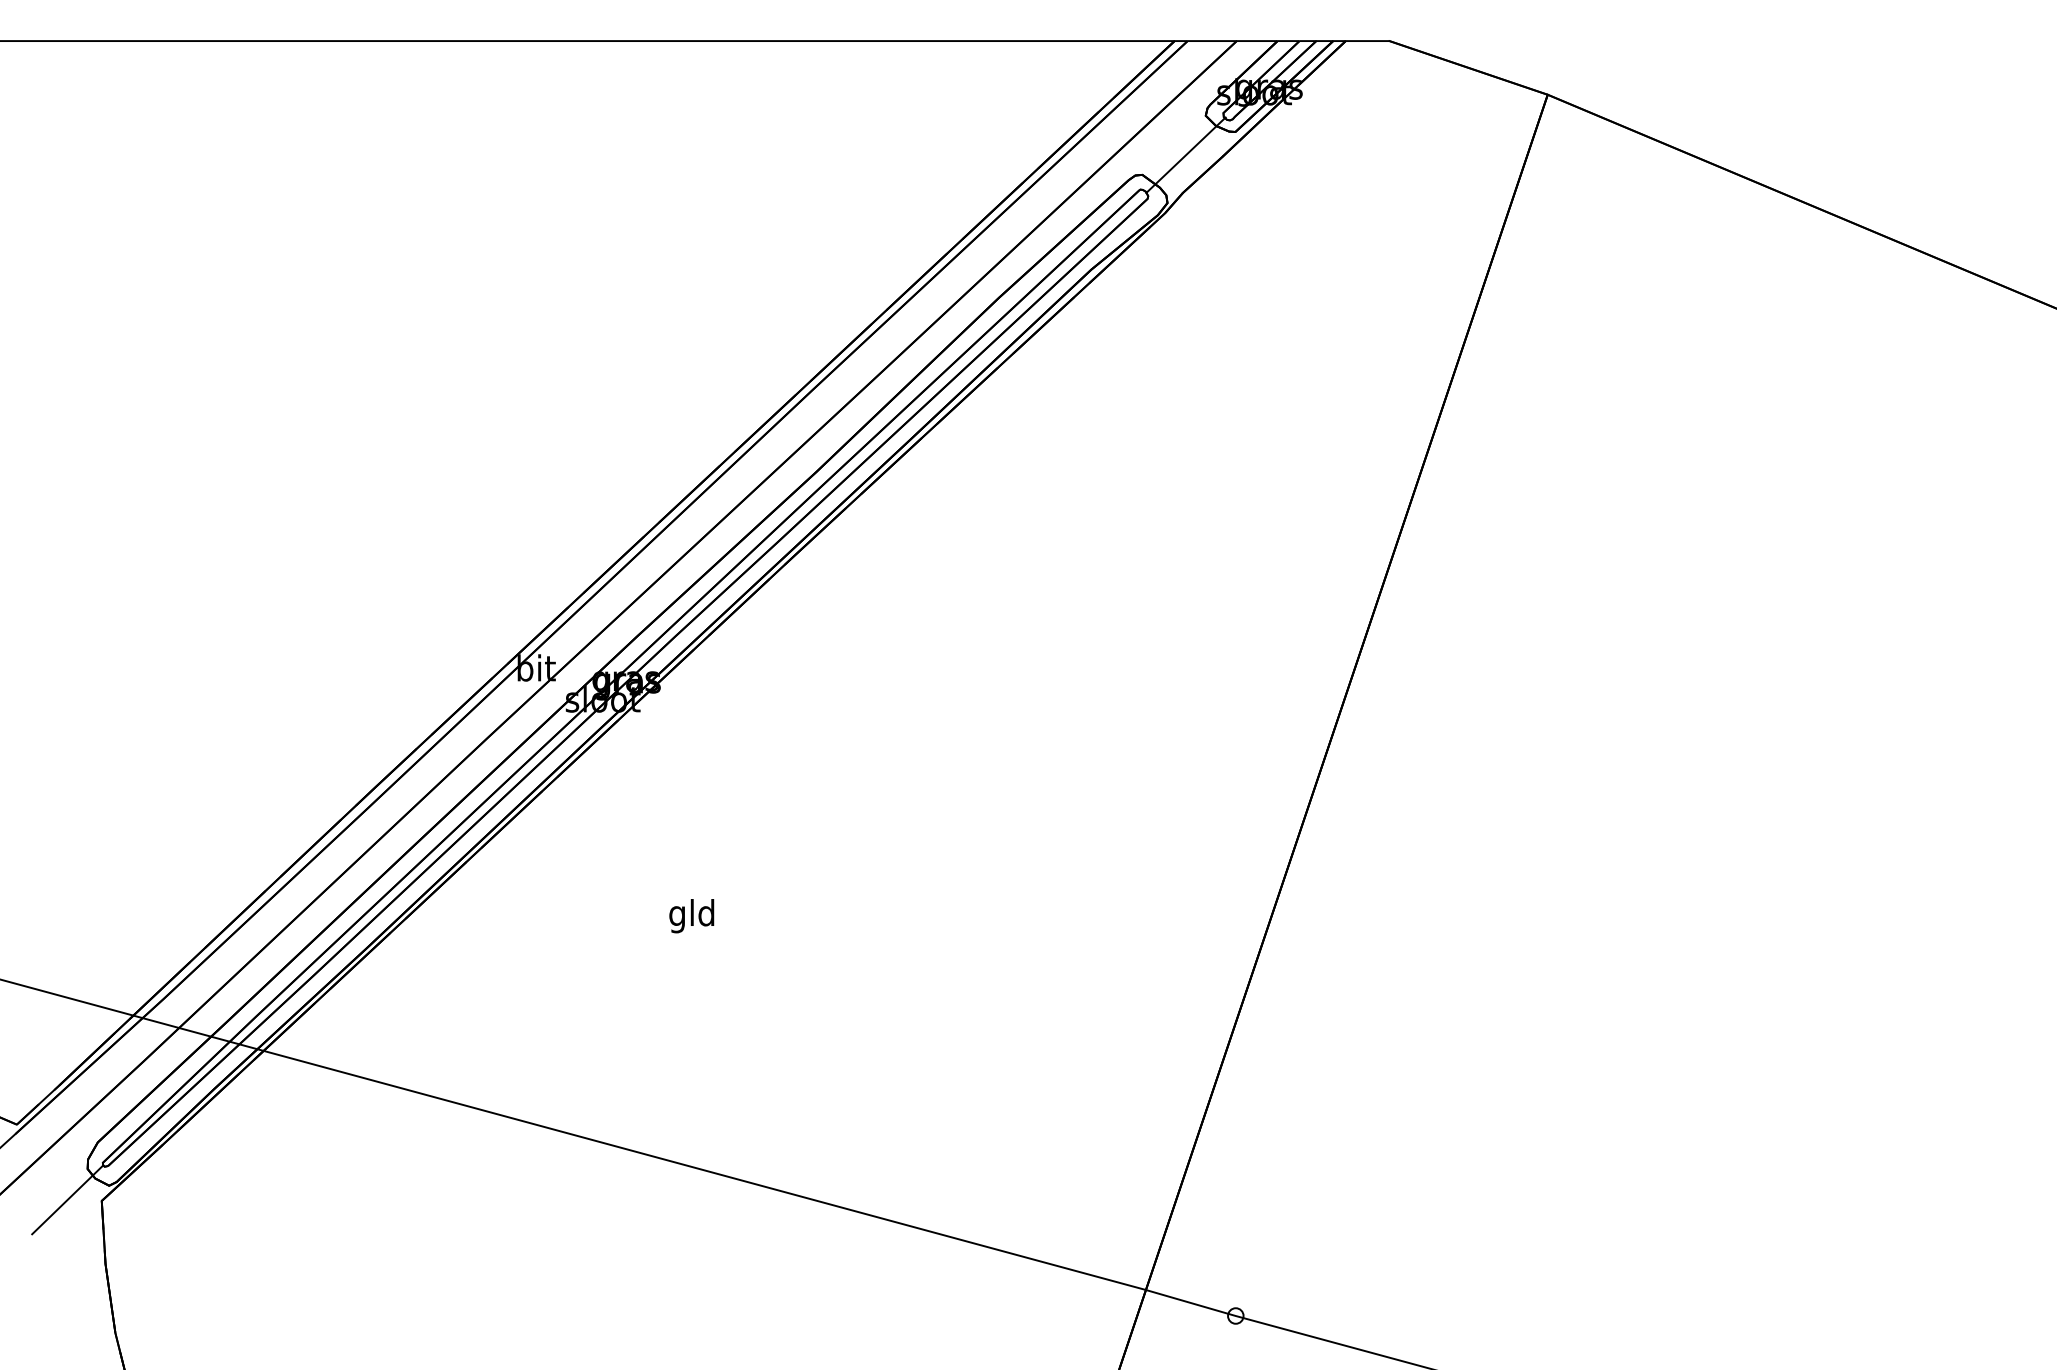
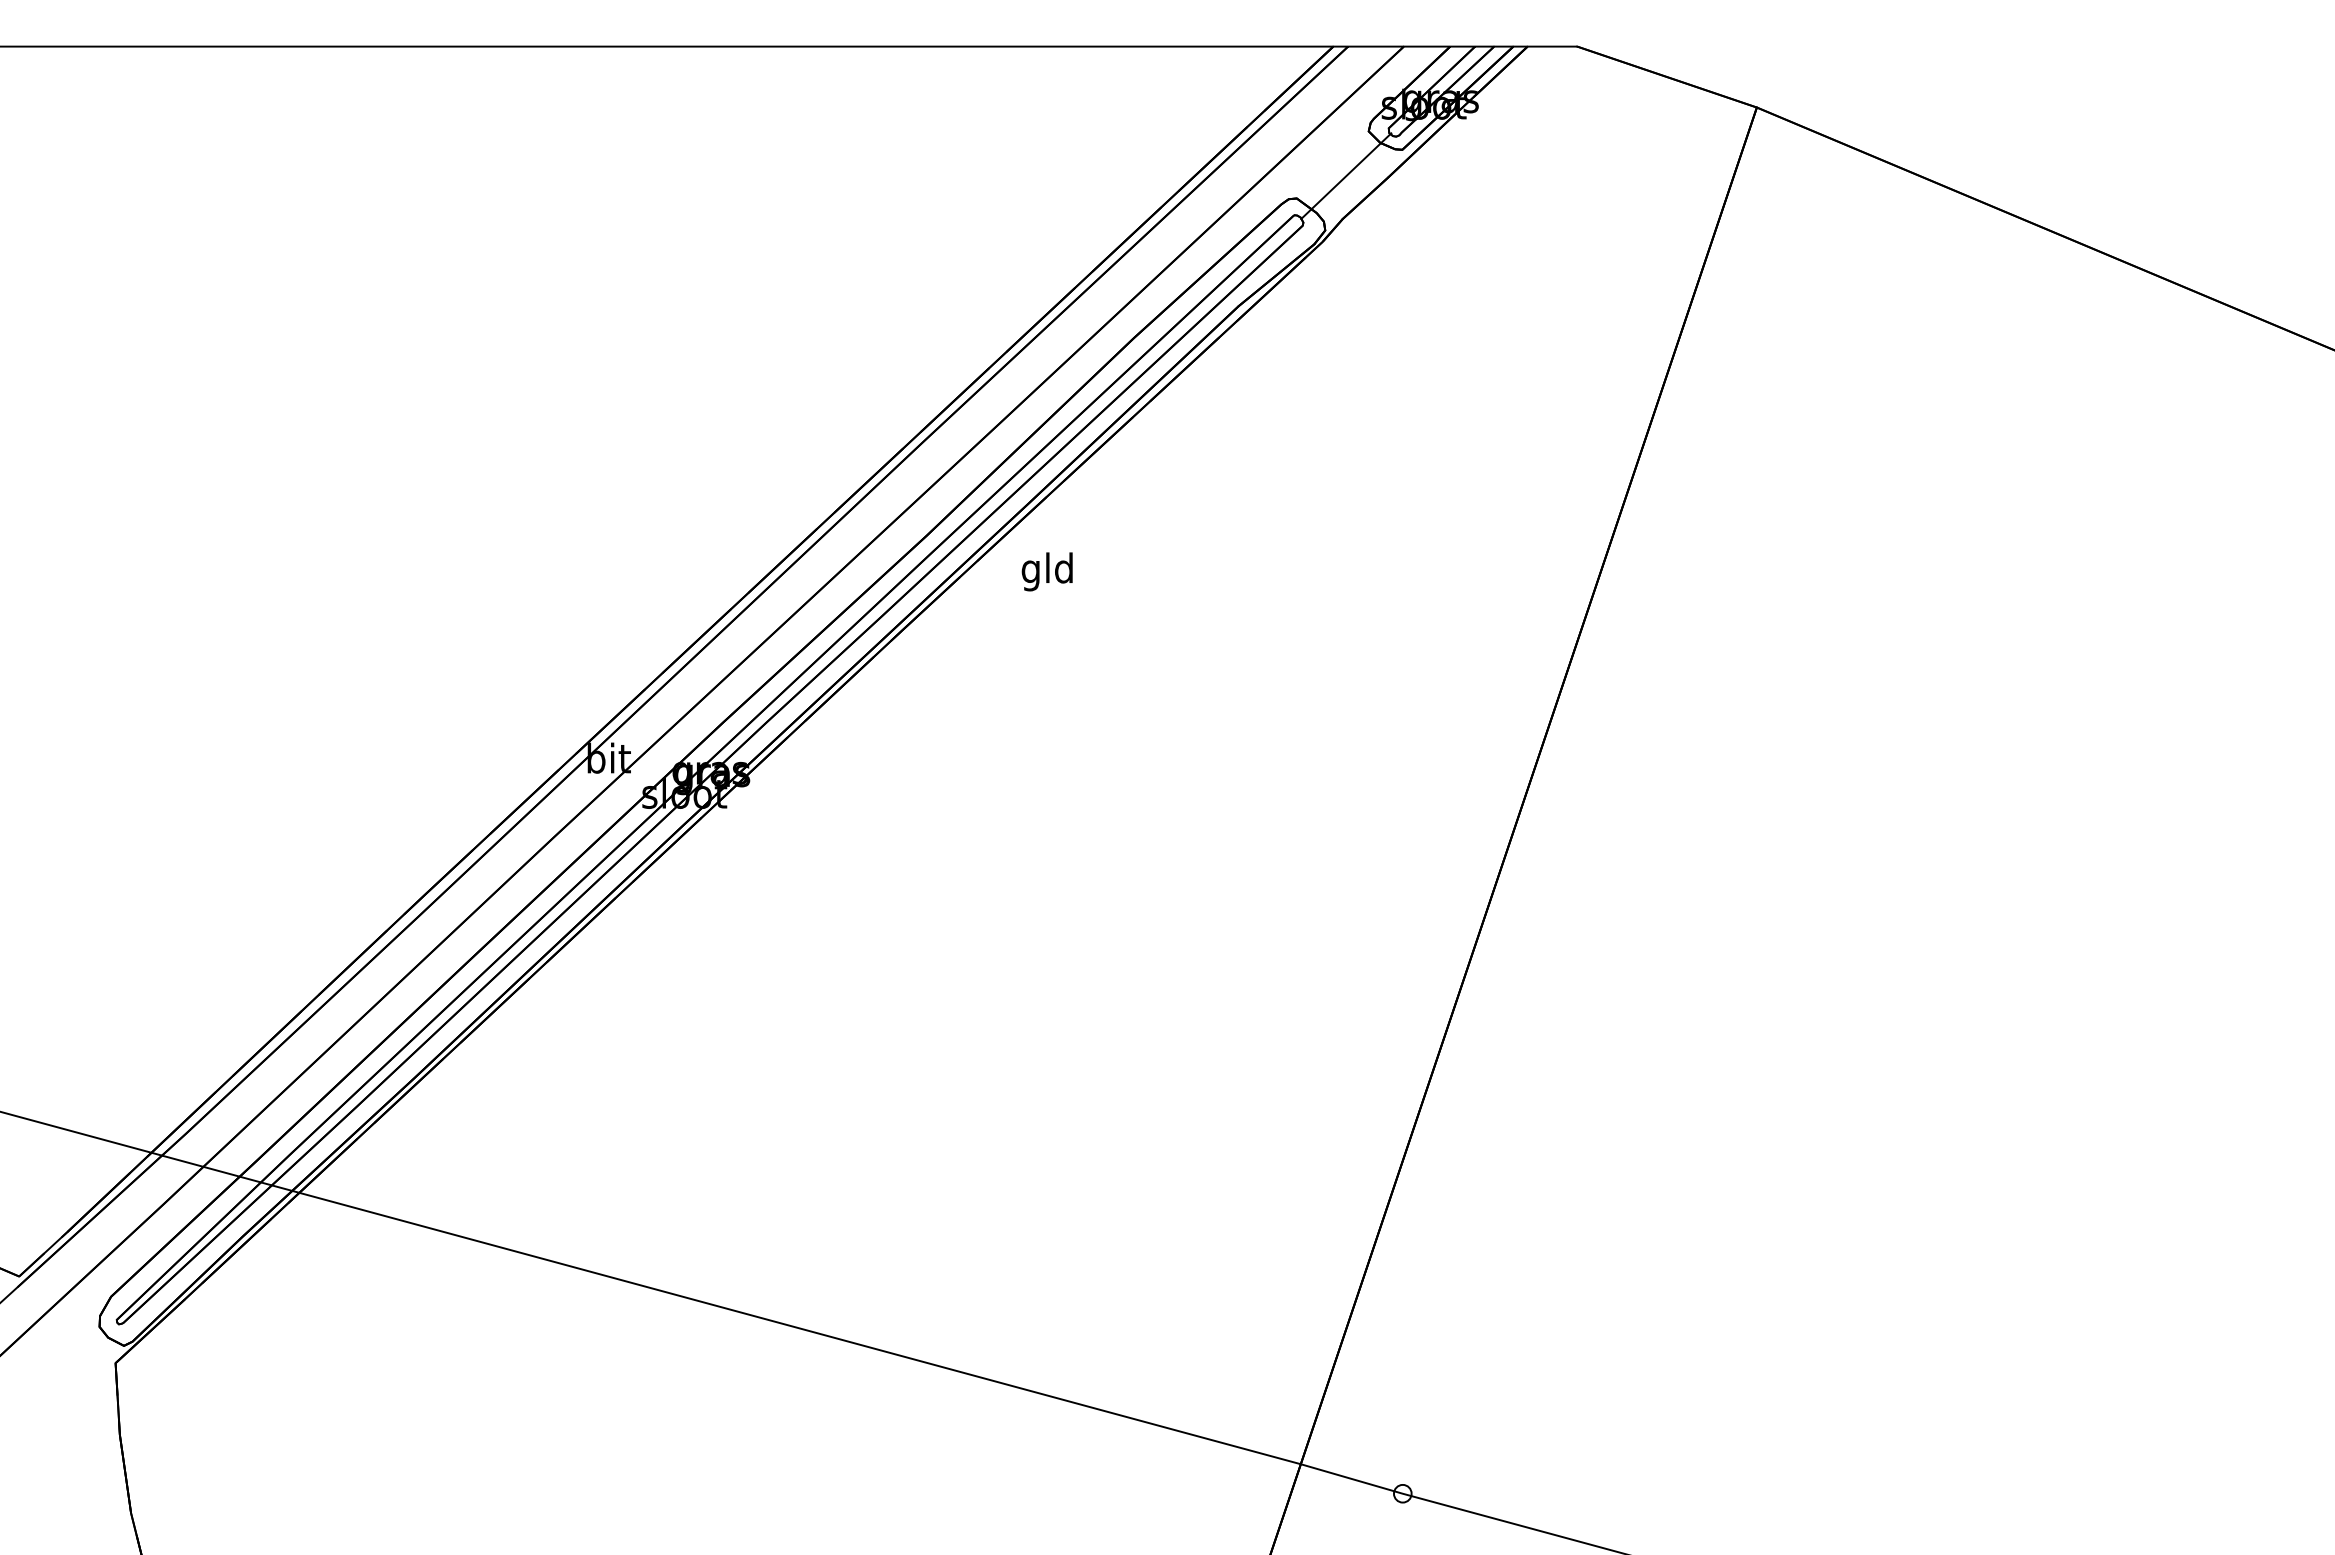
text: (691, 915) -> (1046, 571), moved
line: (67, 1199) -> (76, 1361), removed

